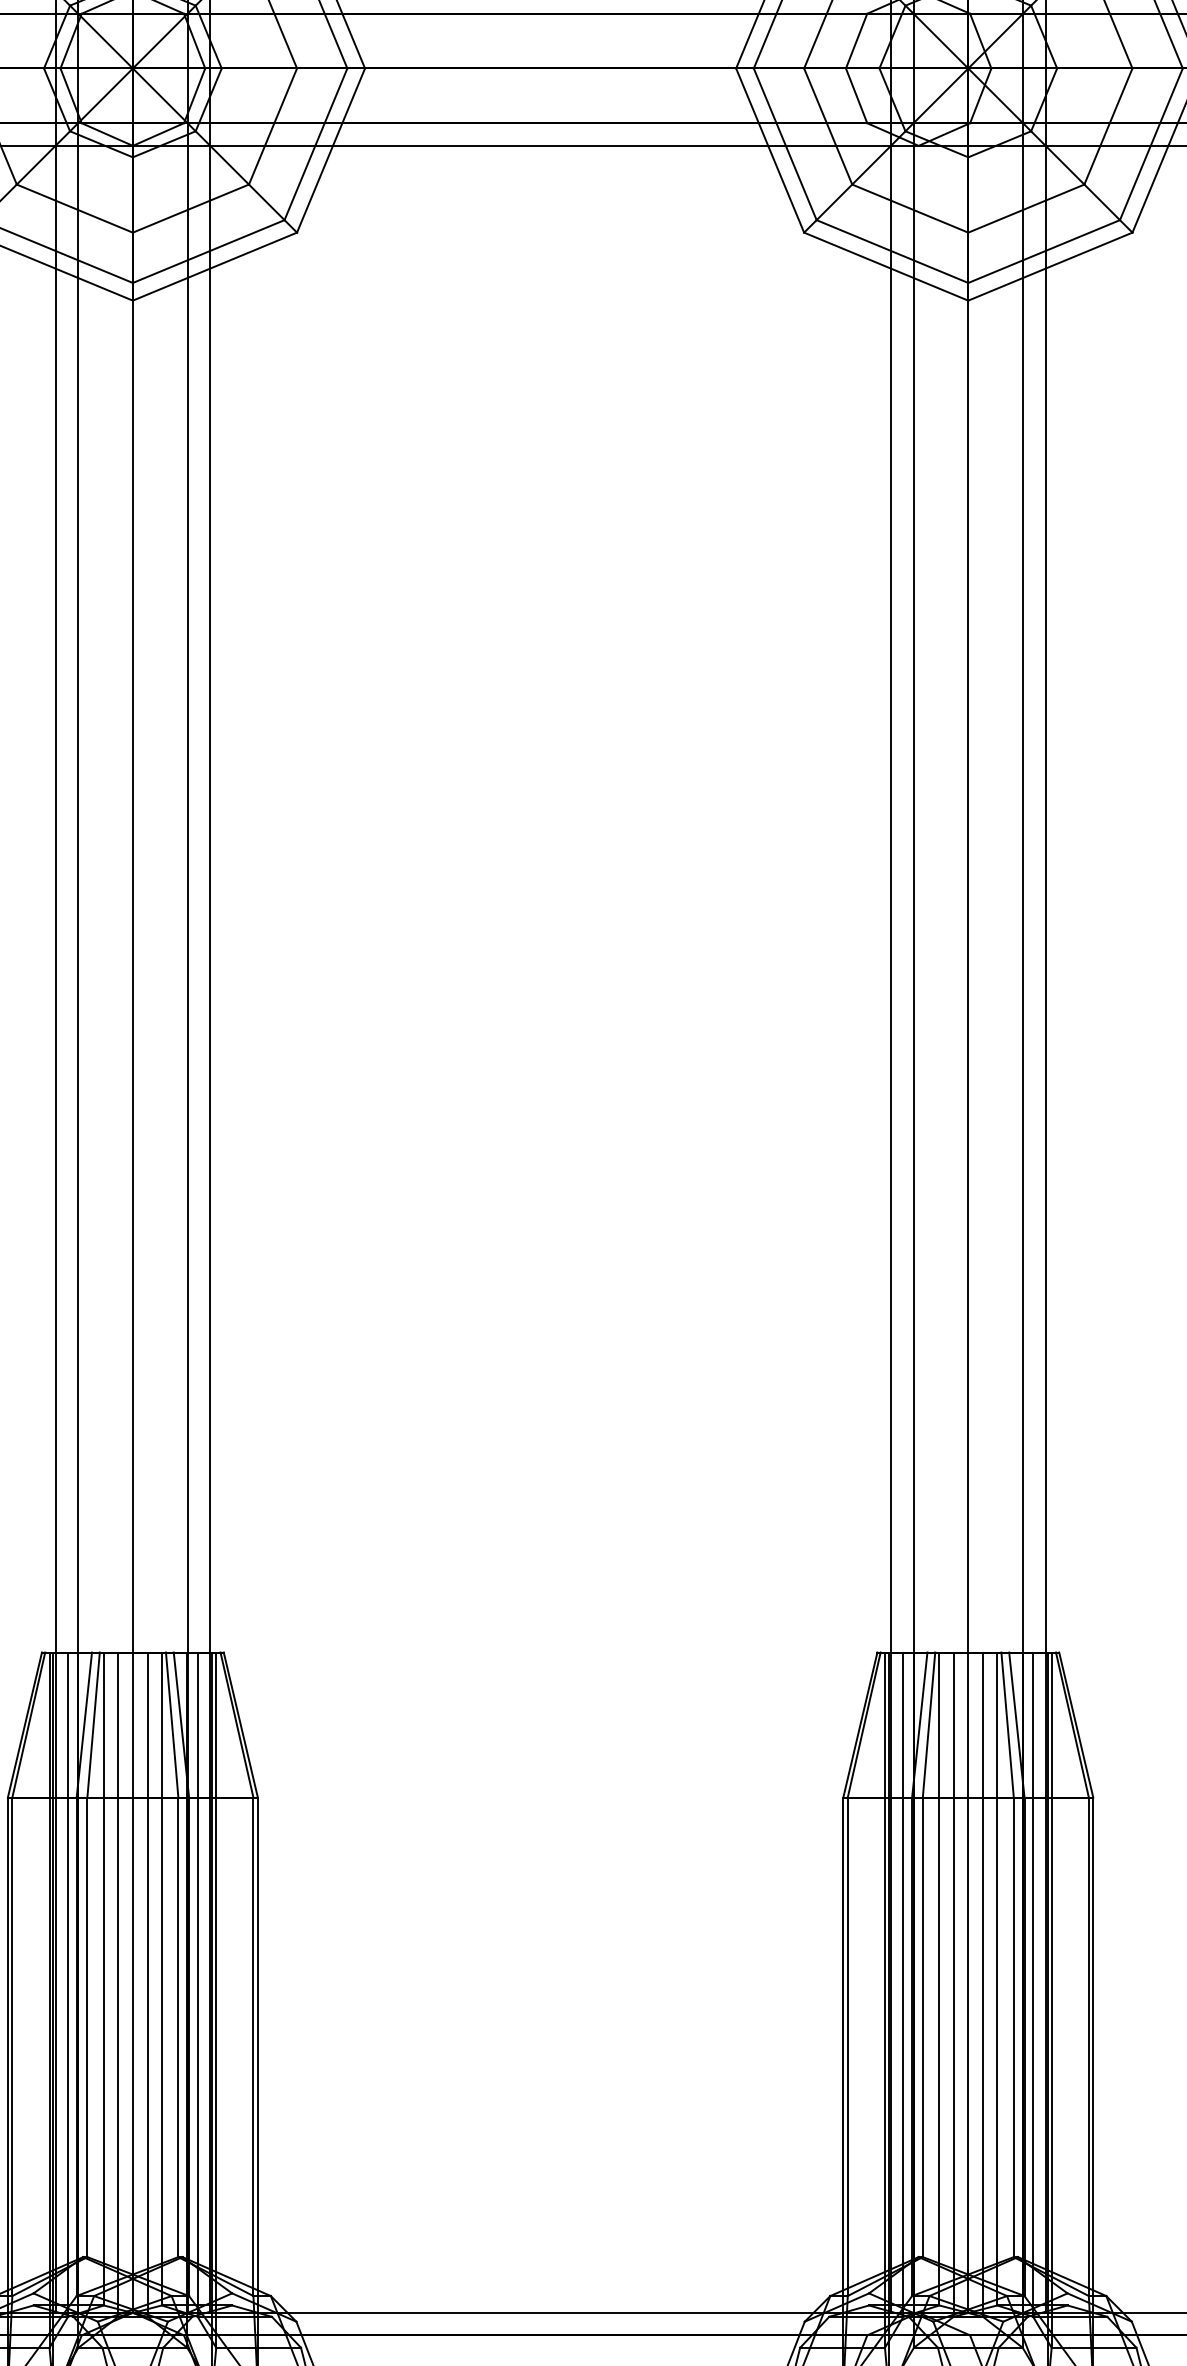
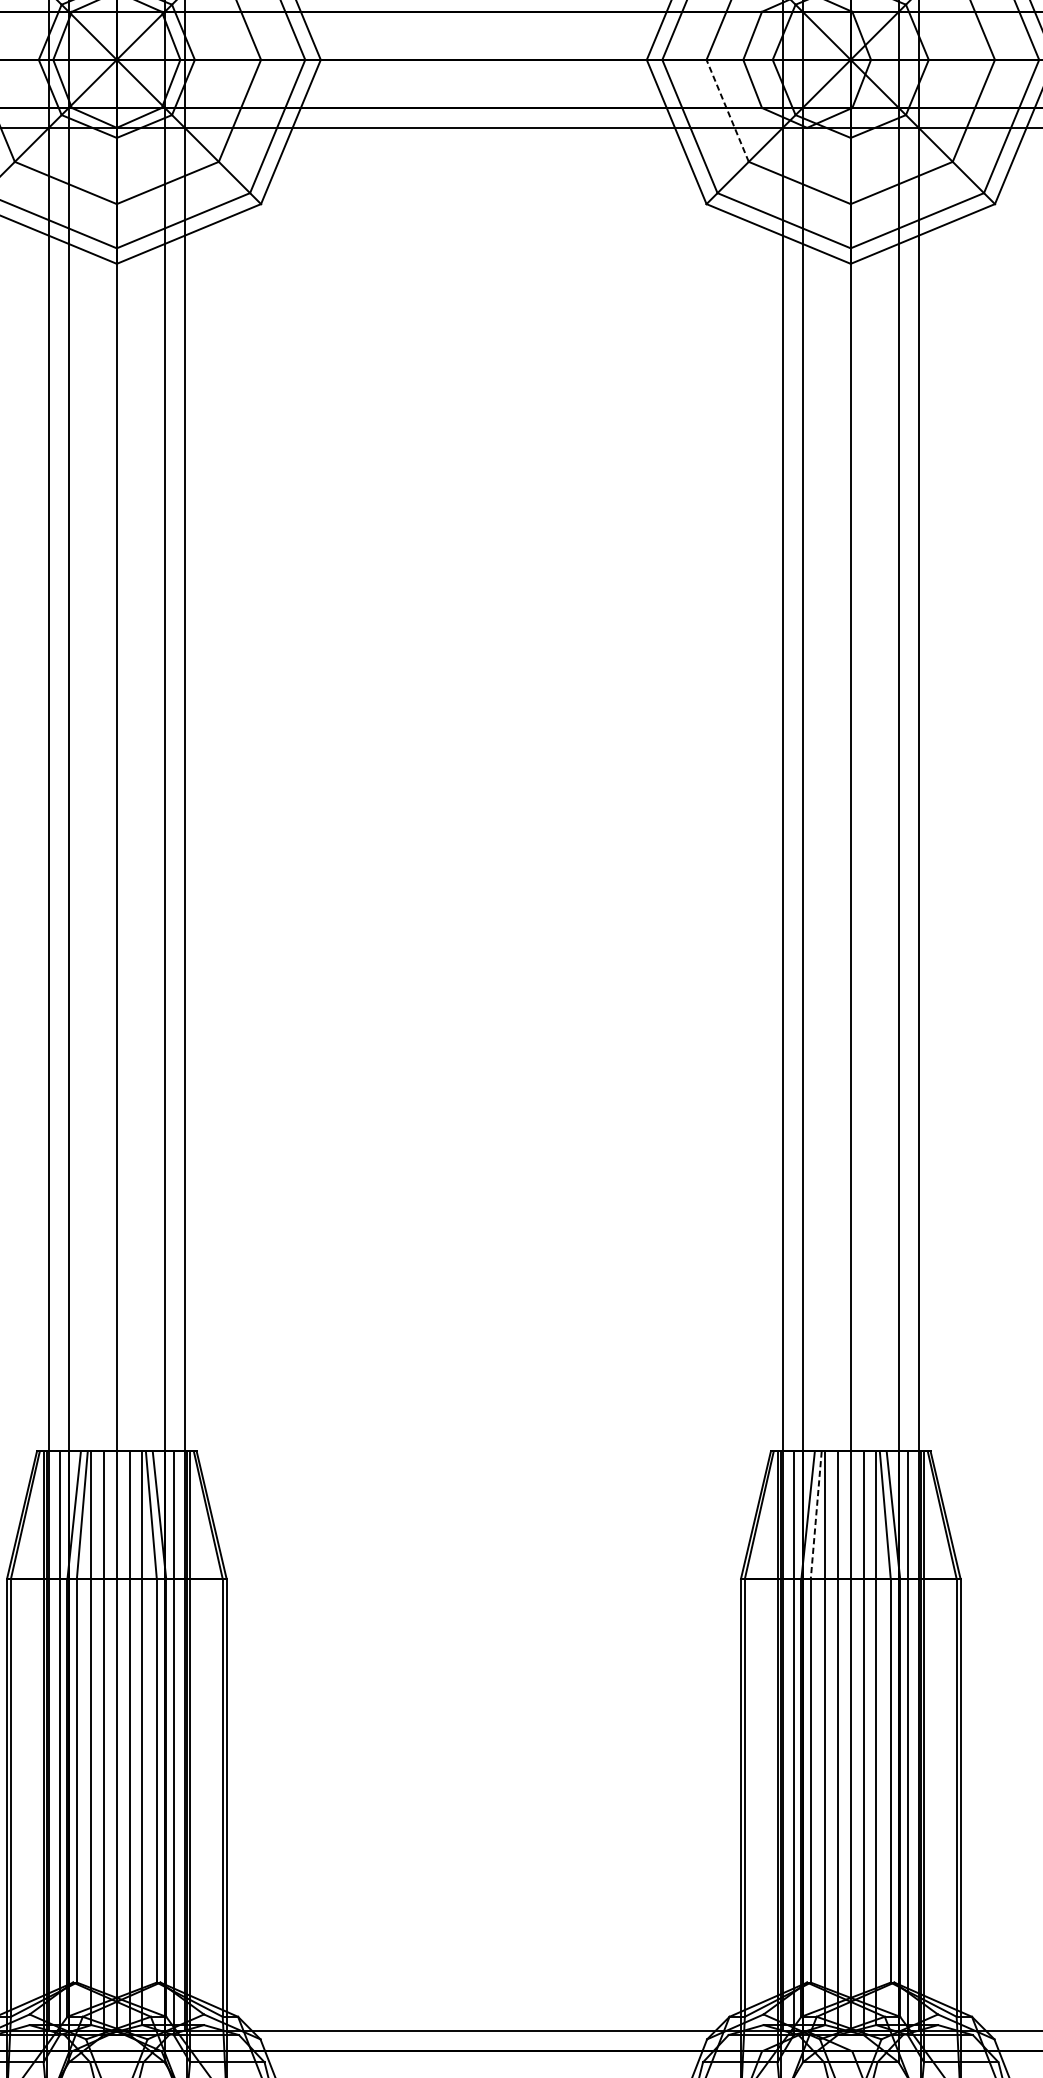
line: (828, 126) -> (727, 110), solid -> dashed
line: (929, 1725) -> (816, 1515), solid -> dashed

